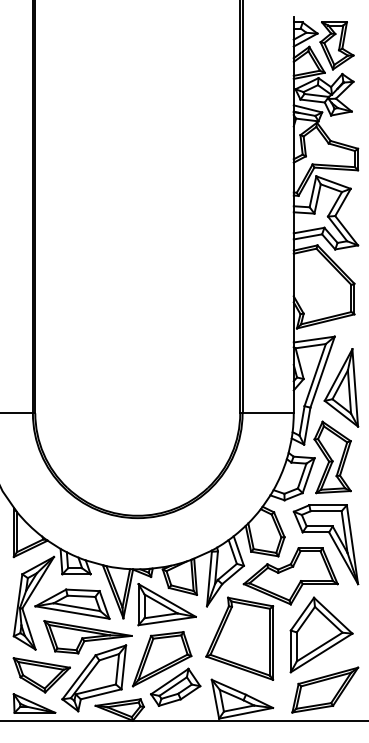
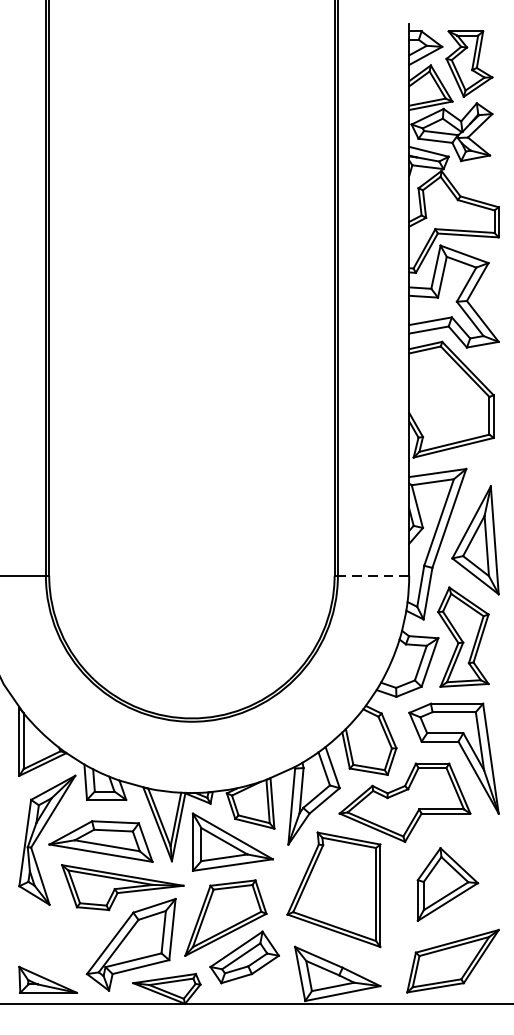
line: (268, 413) -> (373, 575), solid -> dashed
part: (321, 634) -> (447, 883), size x0.7
part: (41, 675) -> (57, 940), removed

